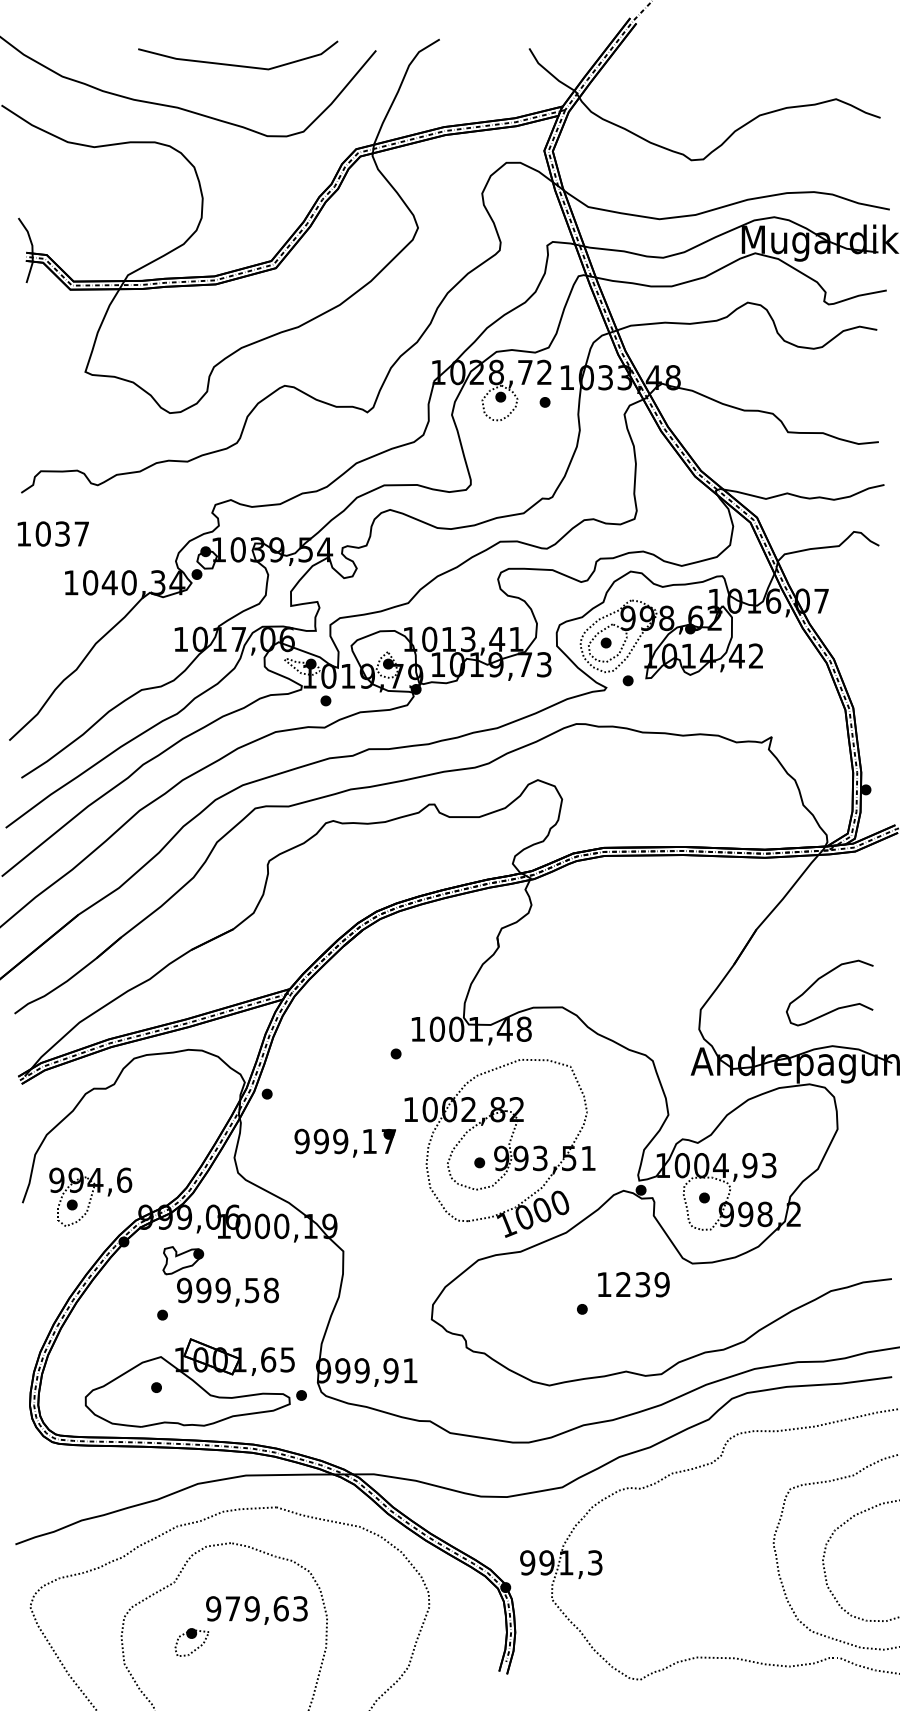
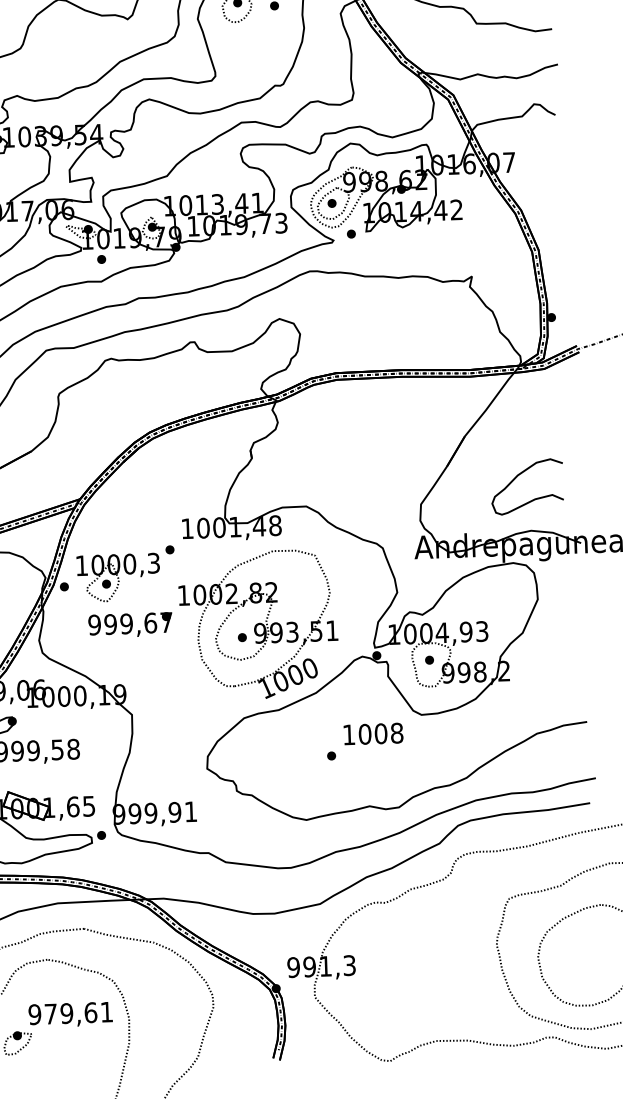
part: (333, 1085) -> (119, 577), added
text: (369, 1141) -> (150, 623), 999,17 -> 999,67
text: (642, 1284) -> (380, 733), 1239 -> 1008
text: (300, 1608) -> (106, 1011), 979,63 -> 979,61

